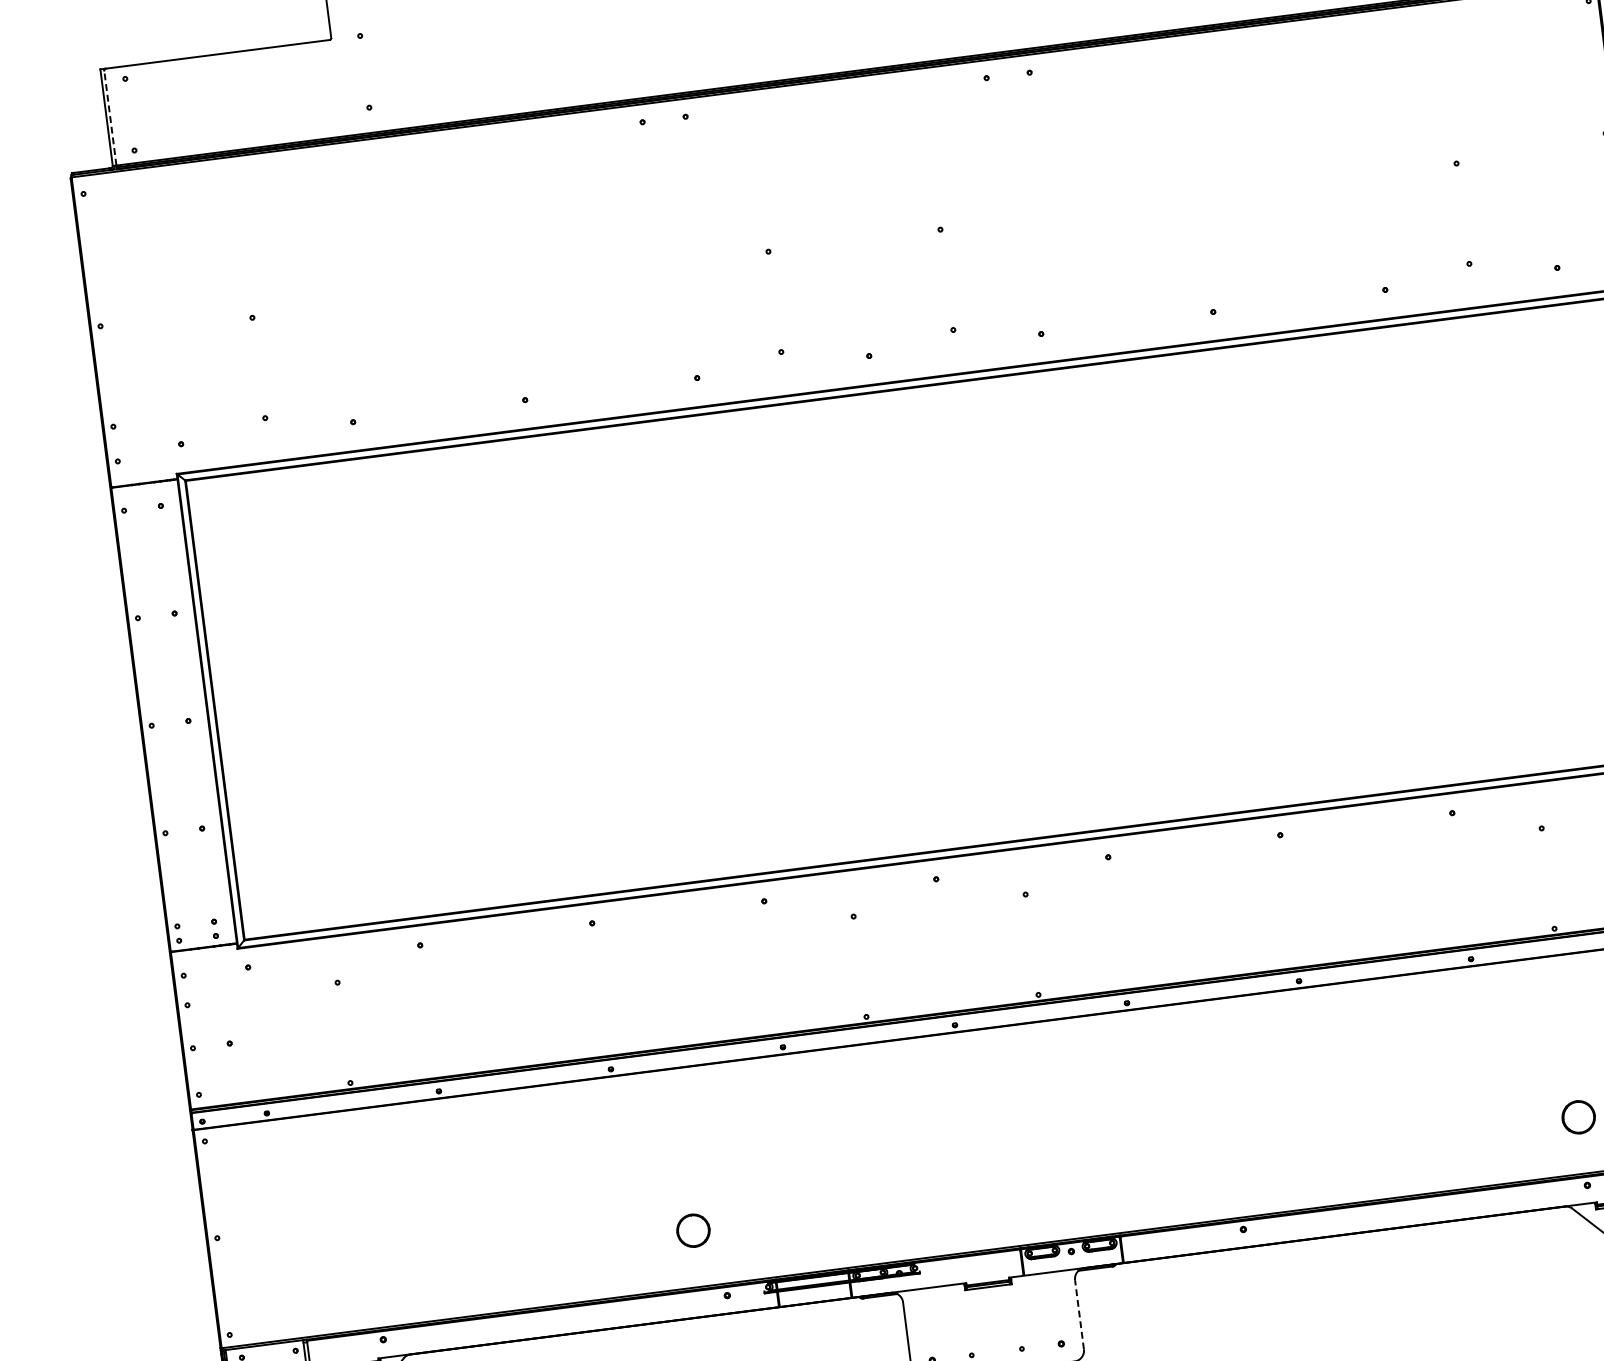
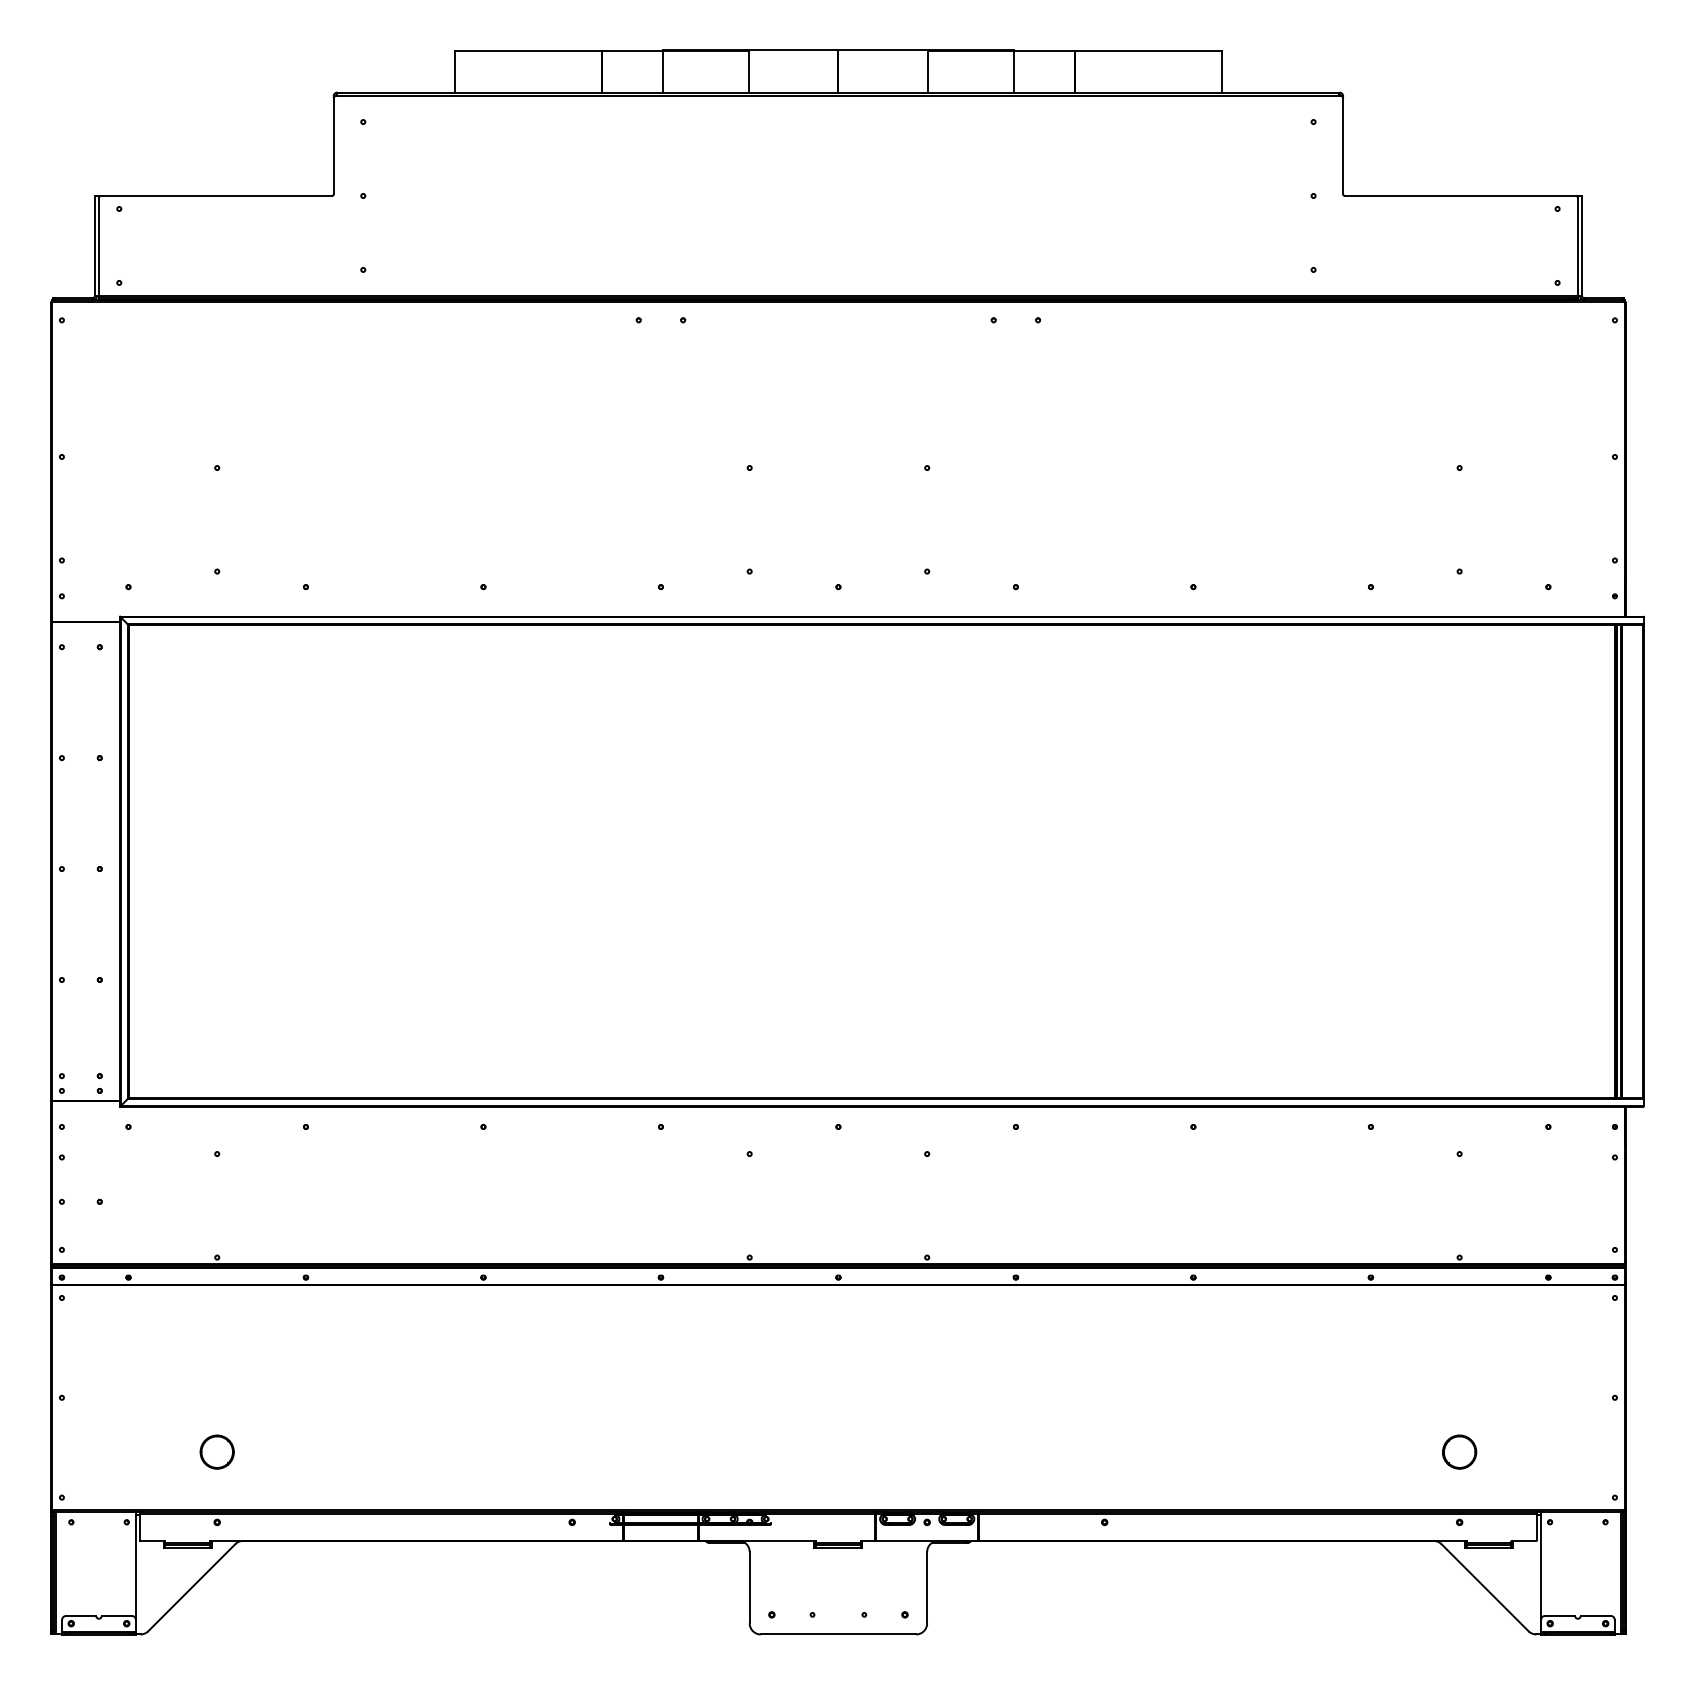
line: (110, 117) -> (99, 246), dashed -> solid
part: (692, 1230) -> (216, 1451), moved
line: (1079, 1314) -> (927, 1587), dashed -> solid

